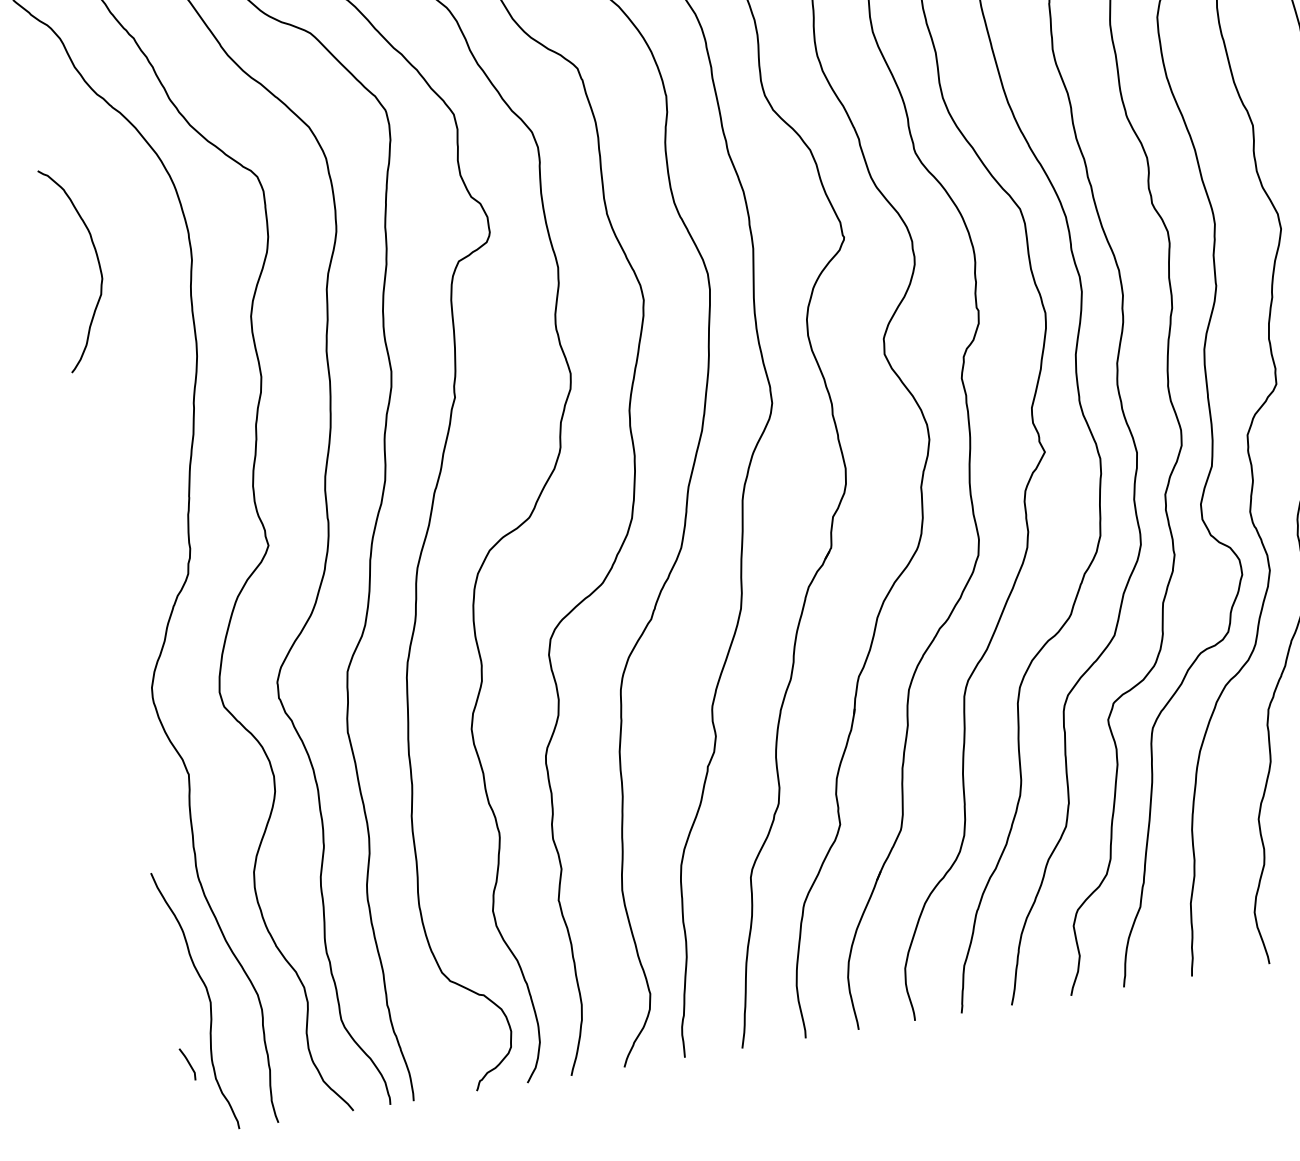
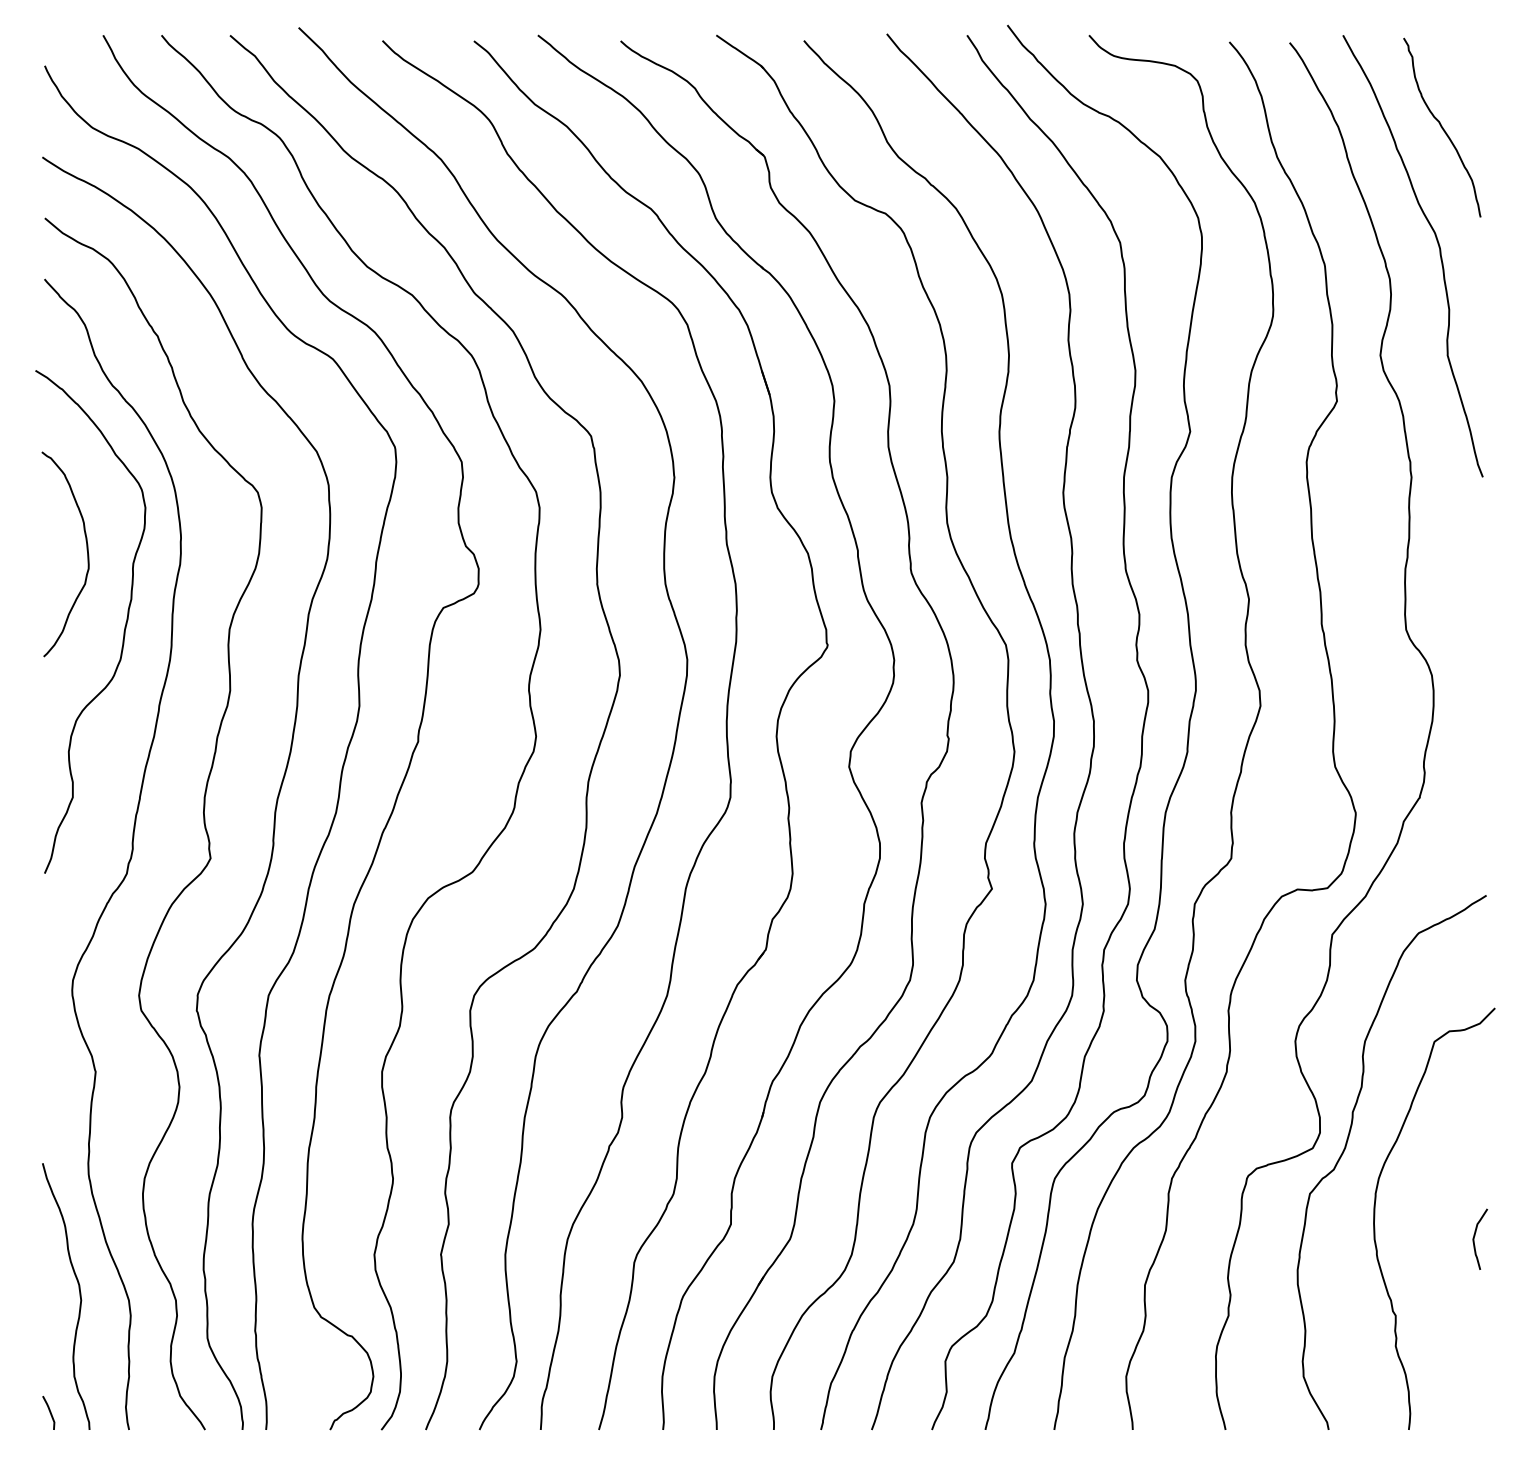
curve: (146, 330) -> (124, 626), added
line: (188, 1063) -> (49, 1412), moved

